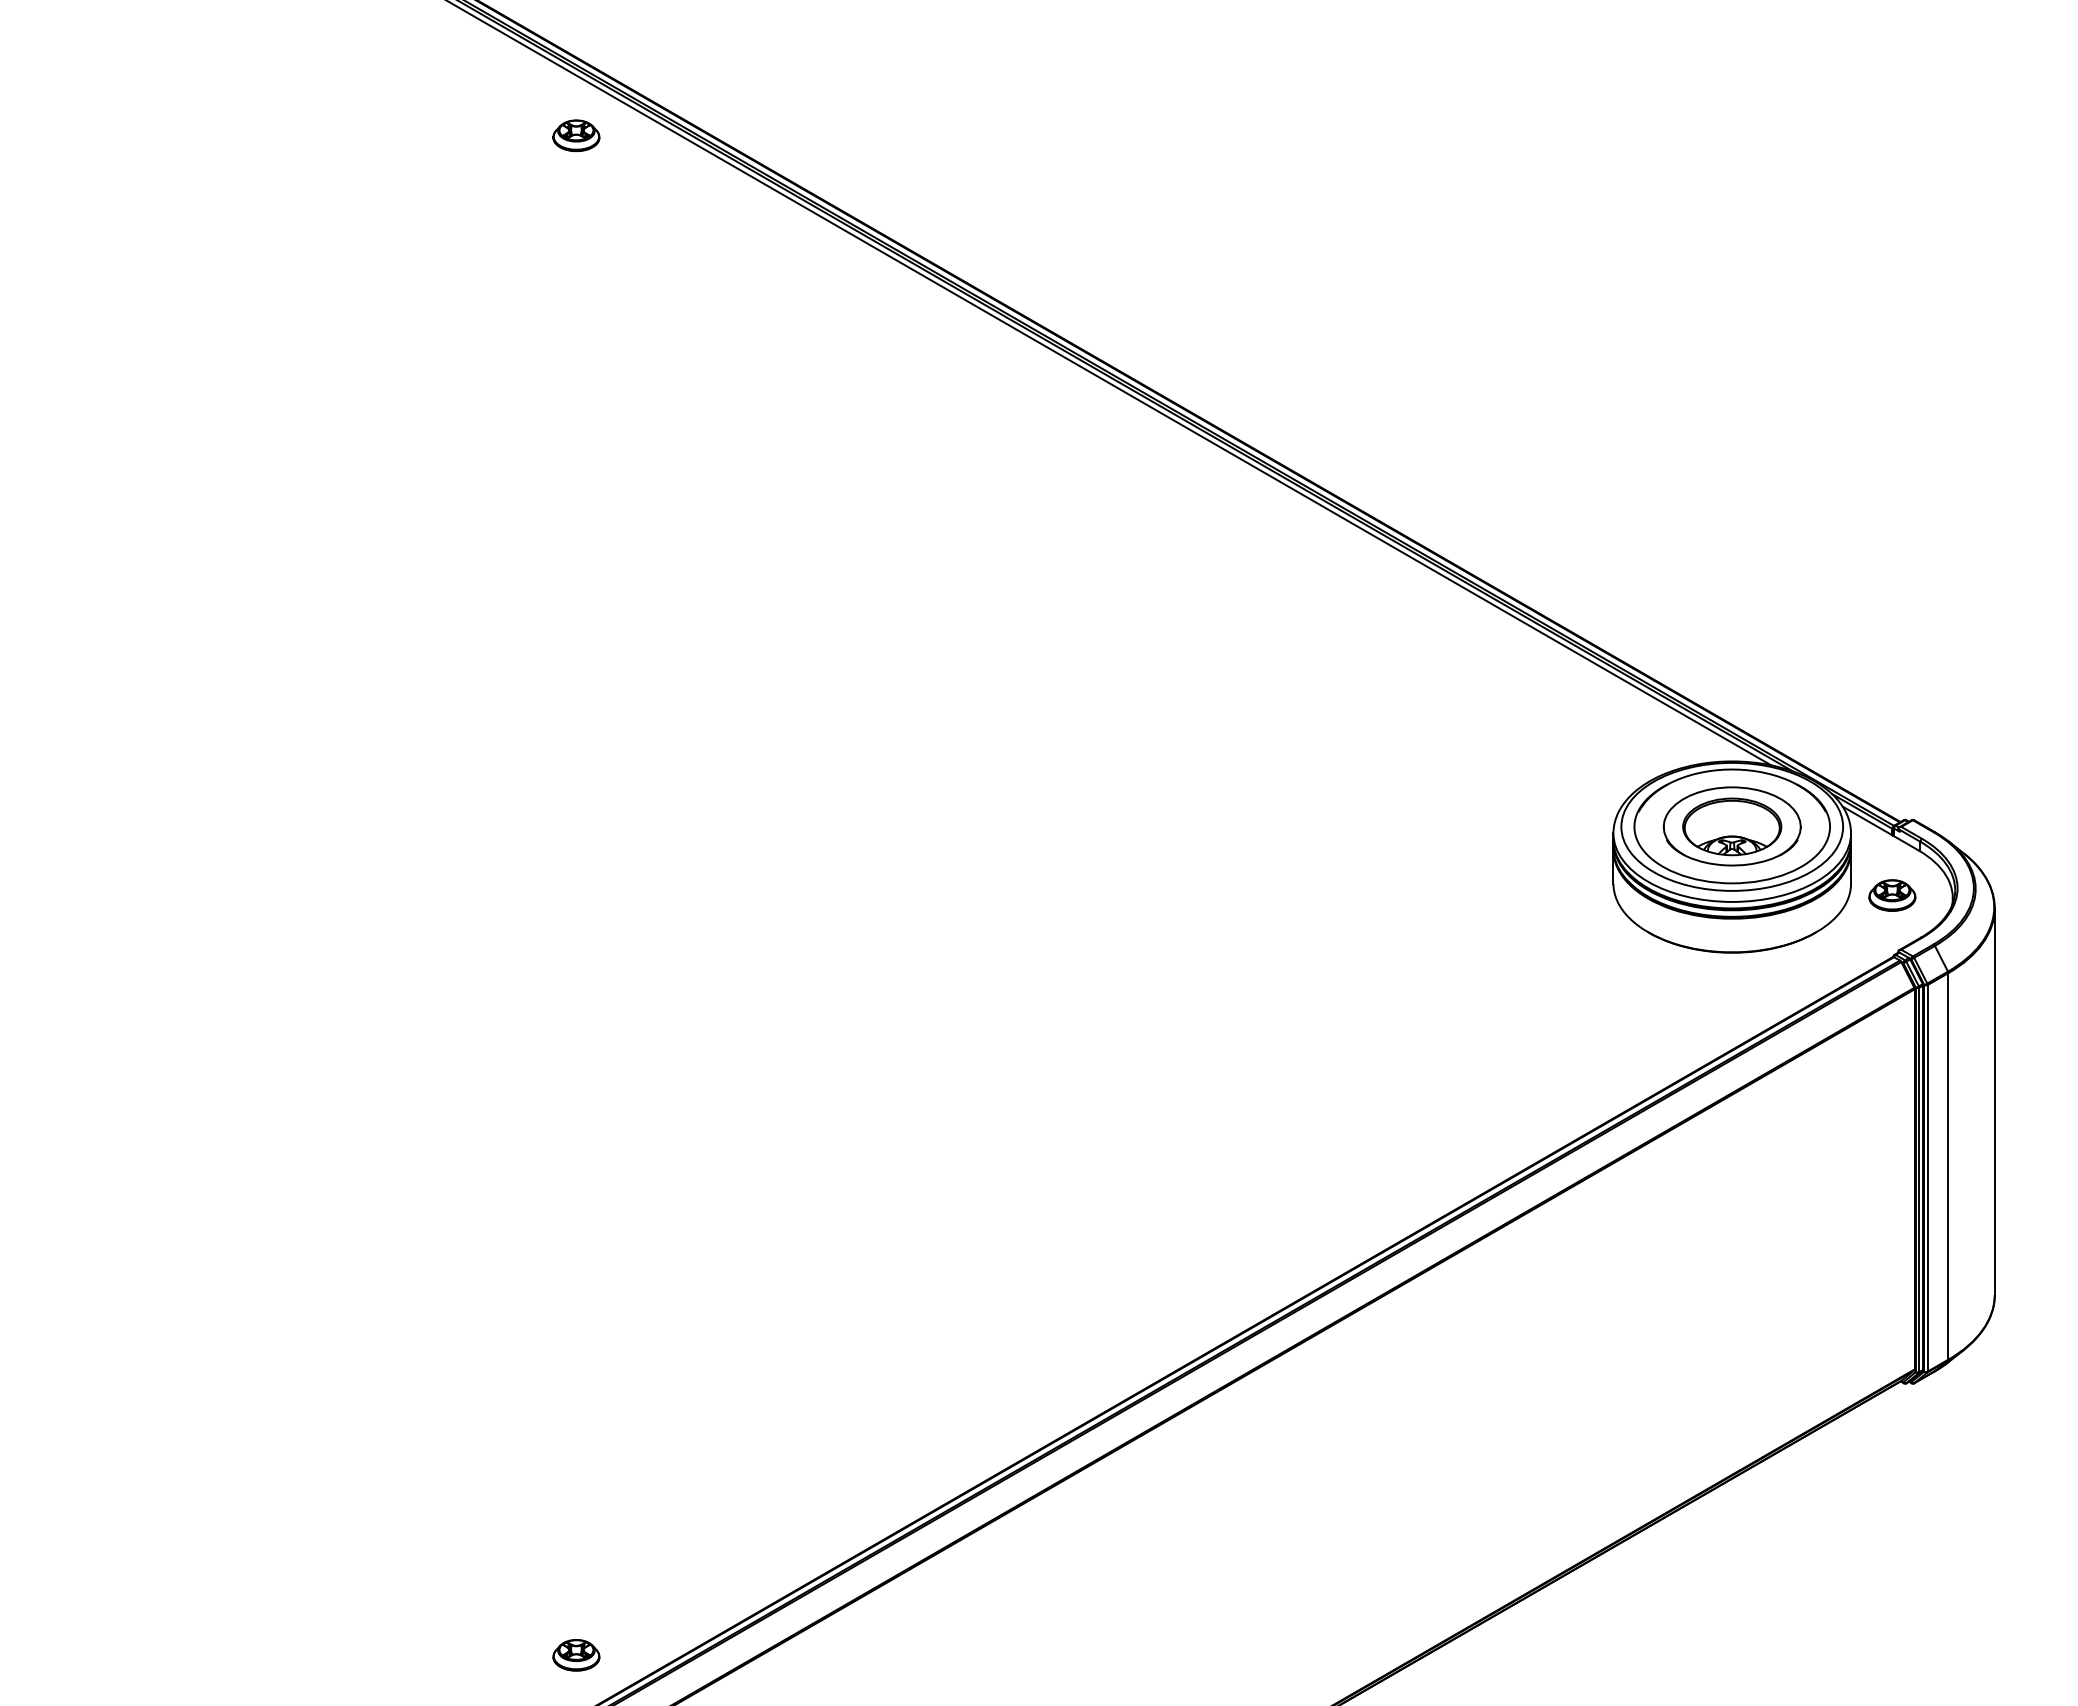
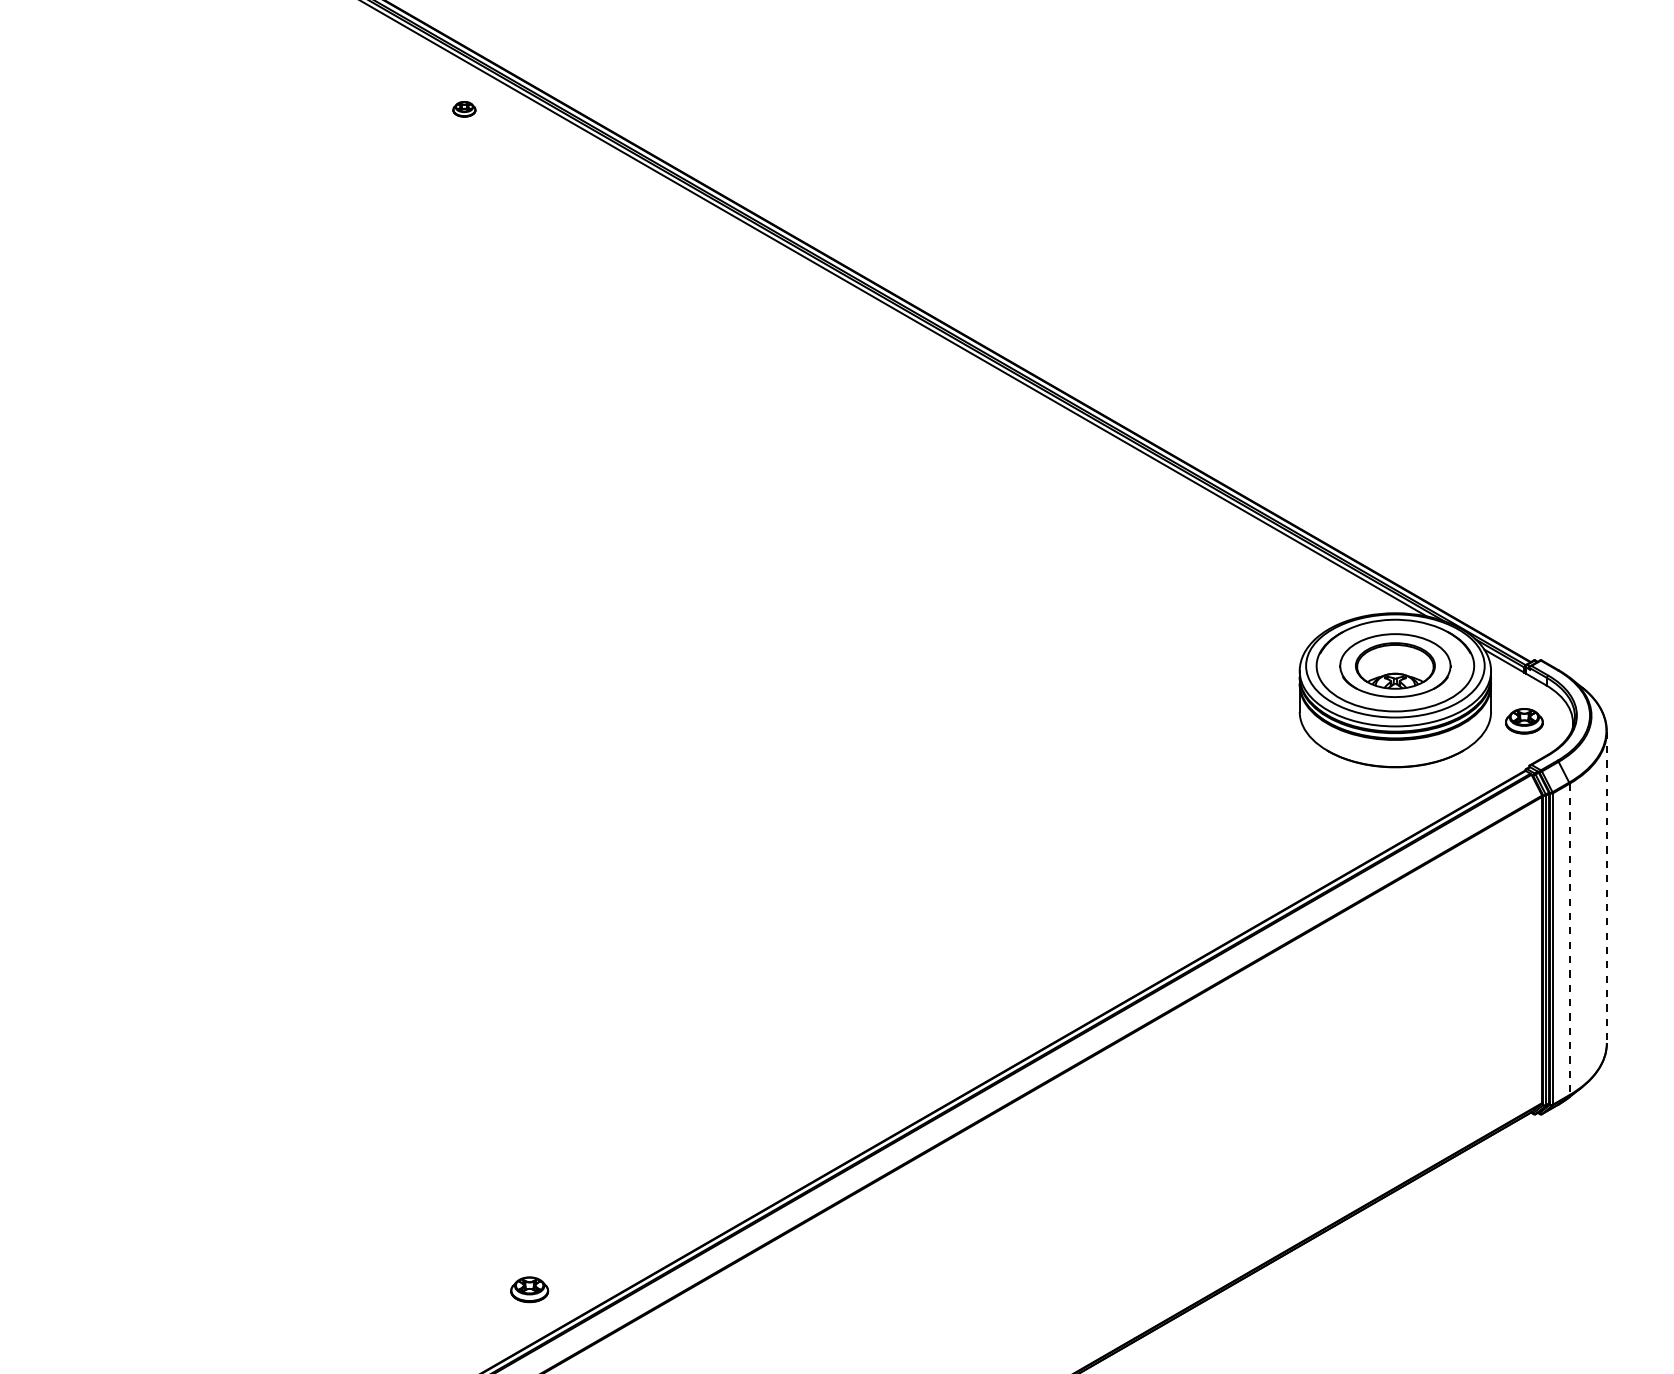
part: (576, 135) -> (464, 109), size x0.6
line: (1994, 1102) -> (1606, 887), solid -> dashed
line: (1948, 1166) -> (1569, 939), solid -> dashed
part: (576, 1655) -> (529, 1289), moved

